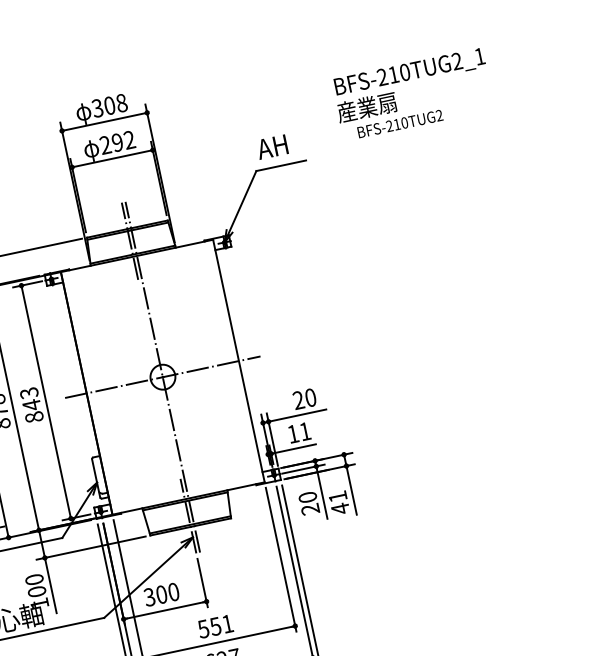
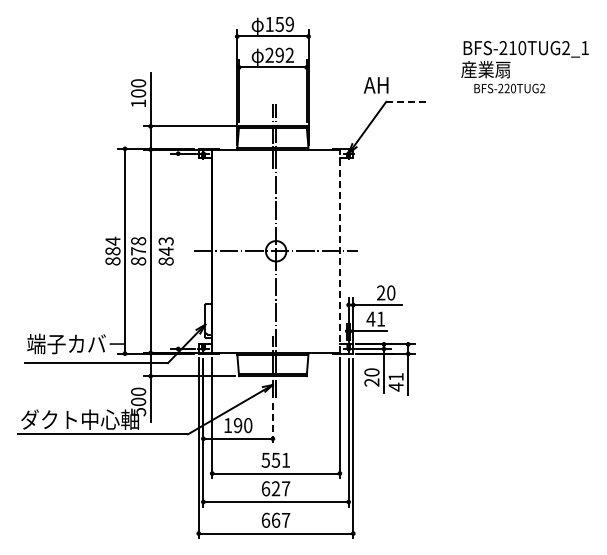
text: (109, 105) -> (279, 24), 308 -> 159
text: (396, 123) -> (506, 87), BFS-210TUG2 -> BFS-220TUG2
text: (271, 147) -> (375, 85), moved
line: (281, 165) -> (407, 101), solid -> dashed
line: (238, 361) -> (339, 251), solid -> dashed
line: (46, 402) -> (178, 251), removed
text: (292, 433) -> (370, 318), 11 -> 41
line: (202, 583) -> (272, 423), solid -> dashed
text: (155, 596) -> (232, 425), 300 -> 190
text: (39, 604) -> (138, 412), 100 -> 500

